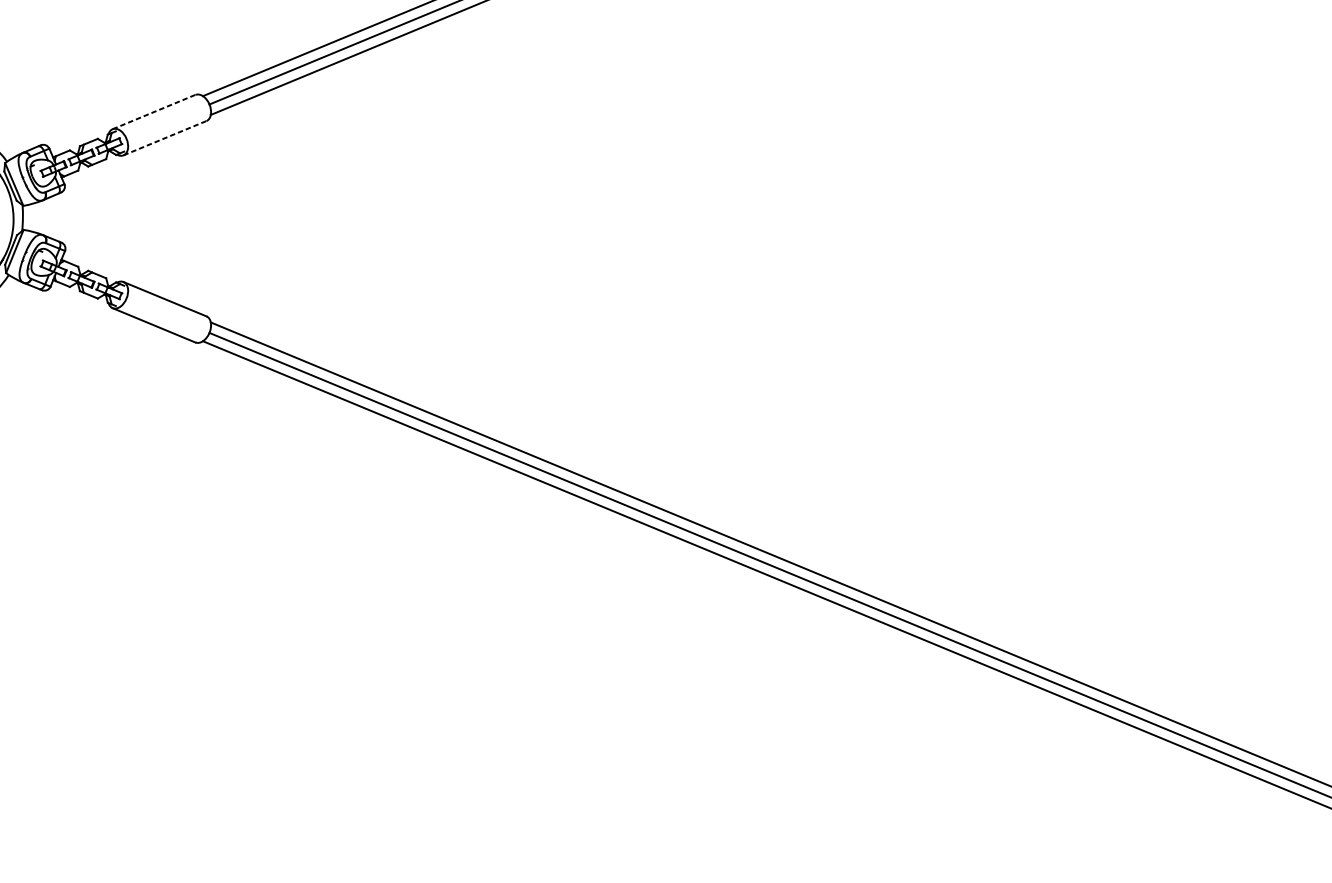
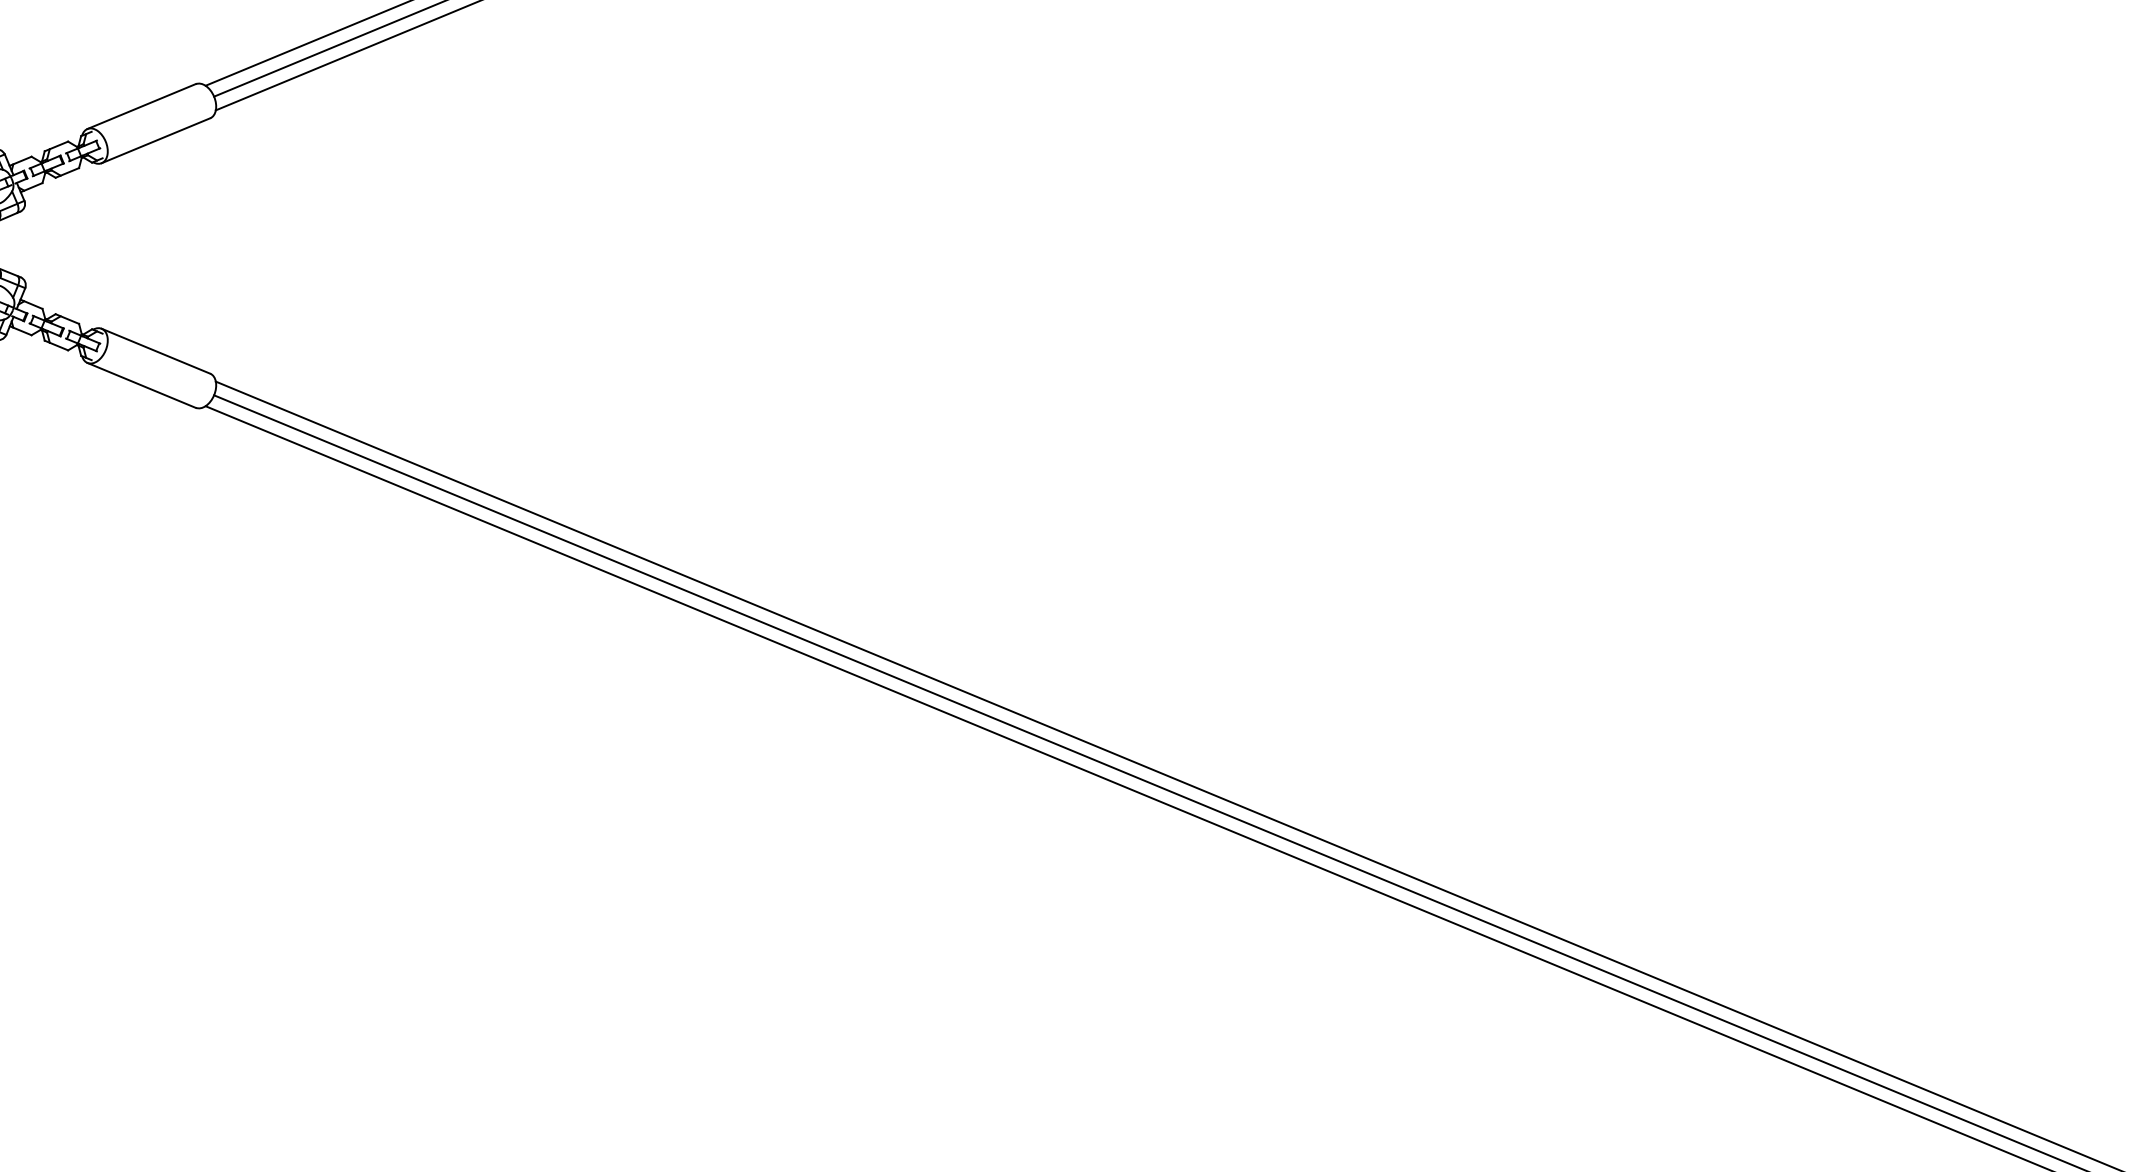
line: (153, 112) -> (141, 106), dashed -> solid
line: (164, 138) -> (155, 140), dashed -> solid

